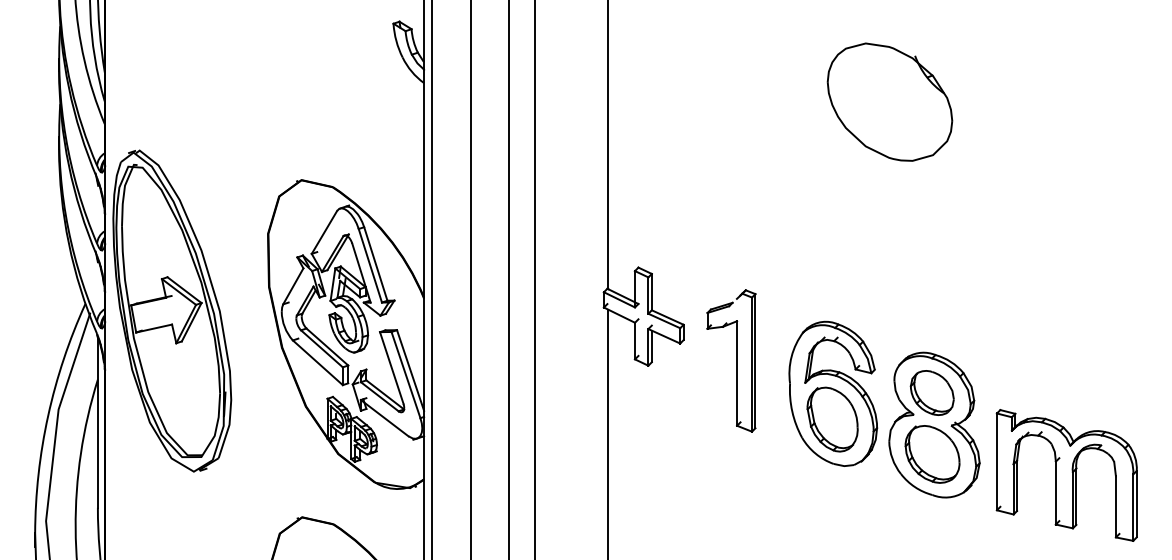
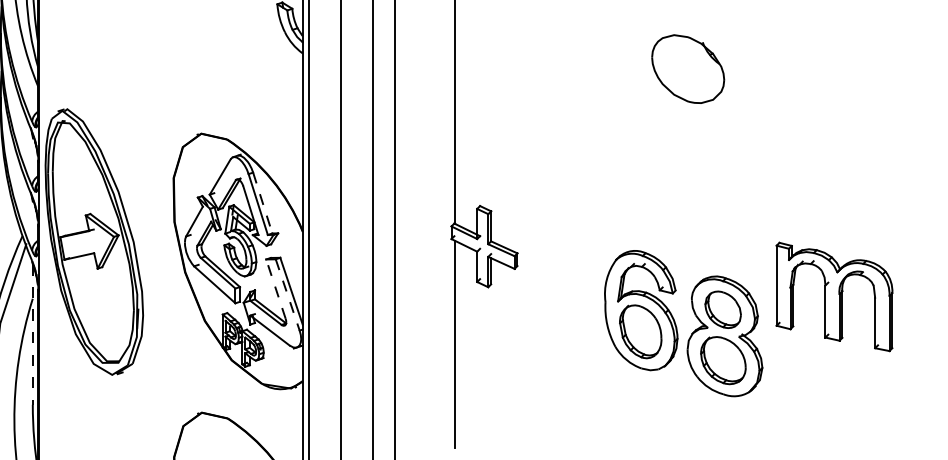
part: (889, 101) -> (687, 68), size x0.7
line: (375, 263) -> (262, 202), solid -> dashed
part: (731, 360) -> (557, 282), removed
line: (391, 367) -> (275, 288), solid -> dashed
line: (406, 375) -> (288, 295), solid -> dashed
line: (97, 422) -> (32, 334), solid -> dashed
part: (1066, 475) -> (834, 296), moved

